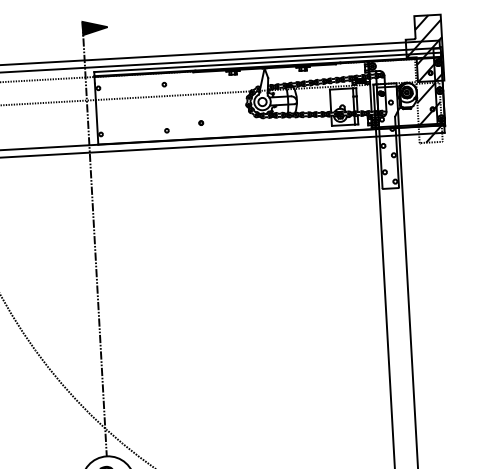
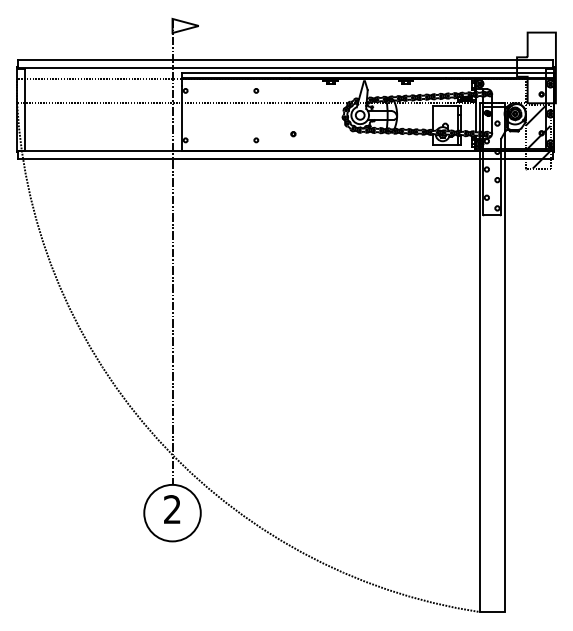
fill: (94, 27) -> (185, 25), removed
hatch: (424, 48) -> (536, 67), removed

